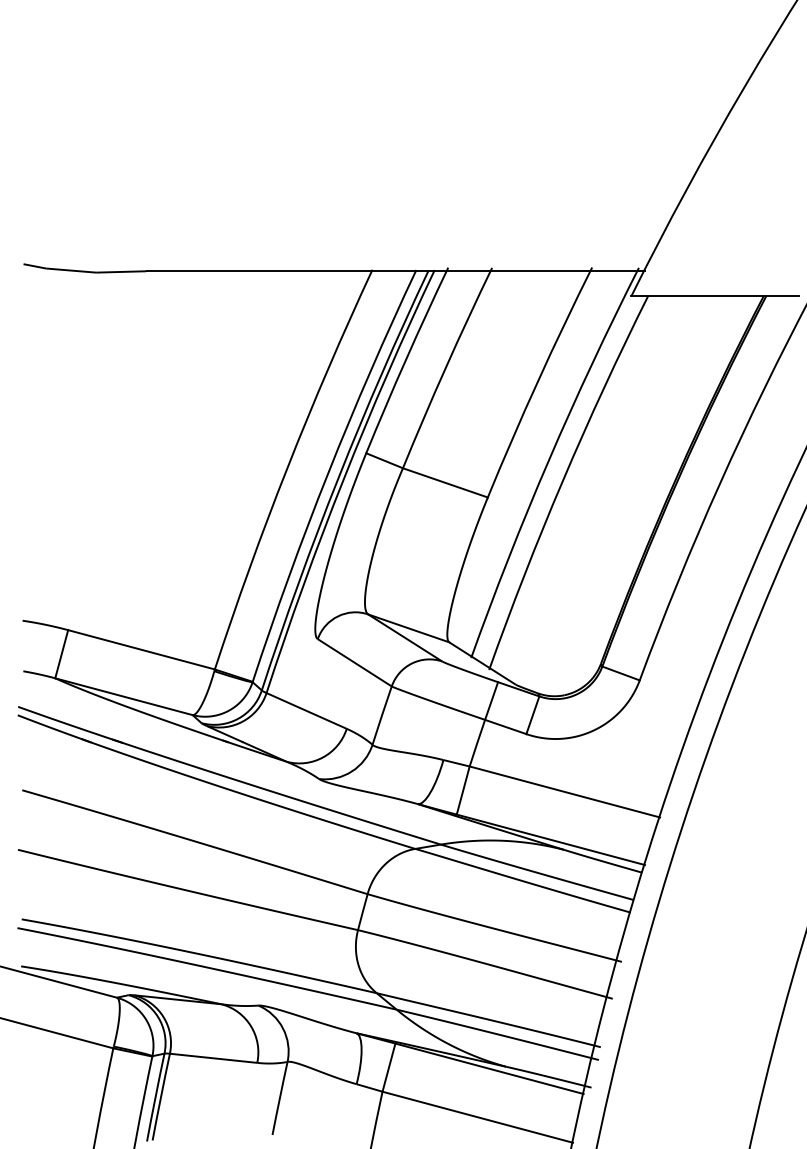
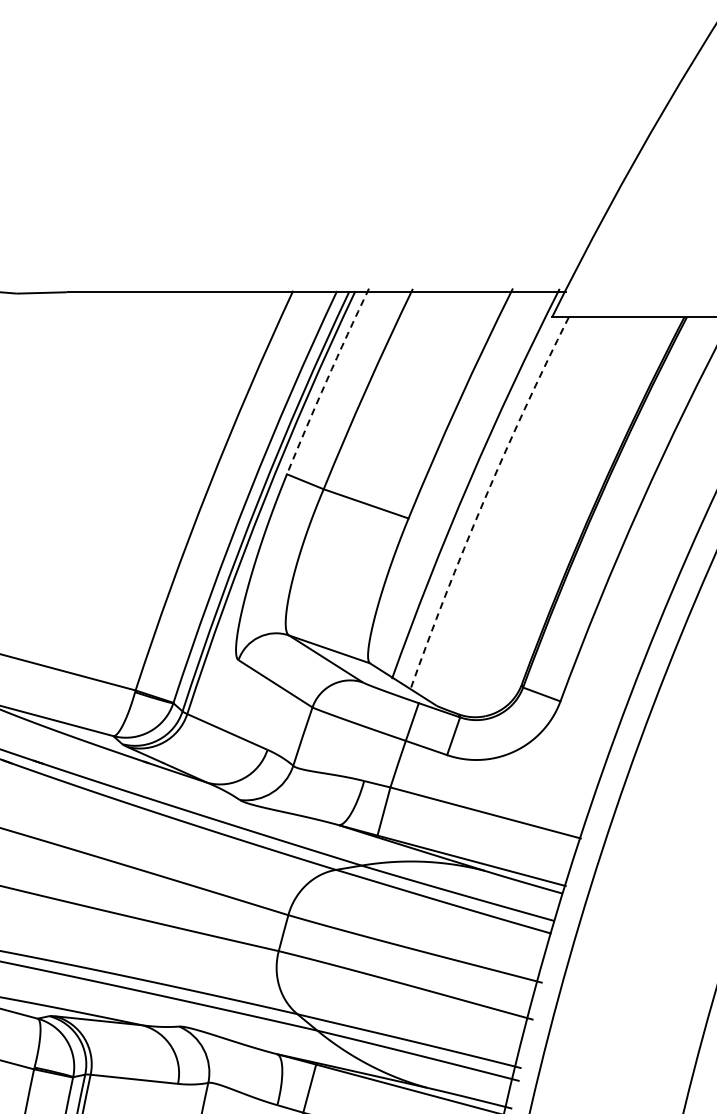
arc: (405, 359) -> (326, 380), solid -> dashed
arc: (562, 480) -> (483, 501), solid -> dashed

